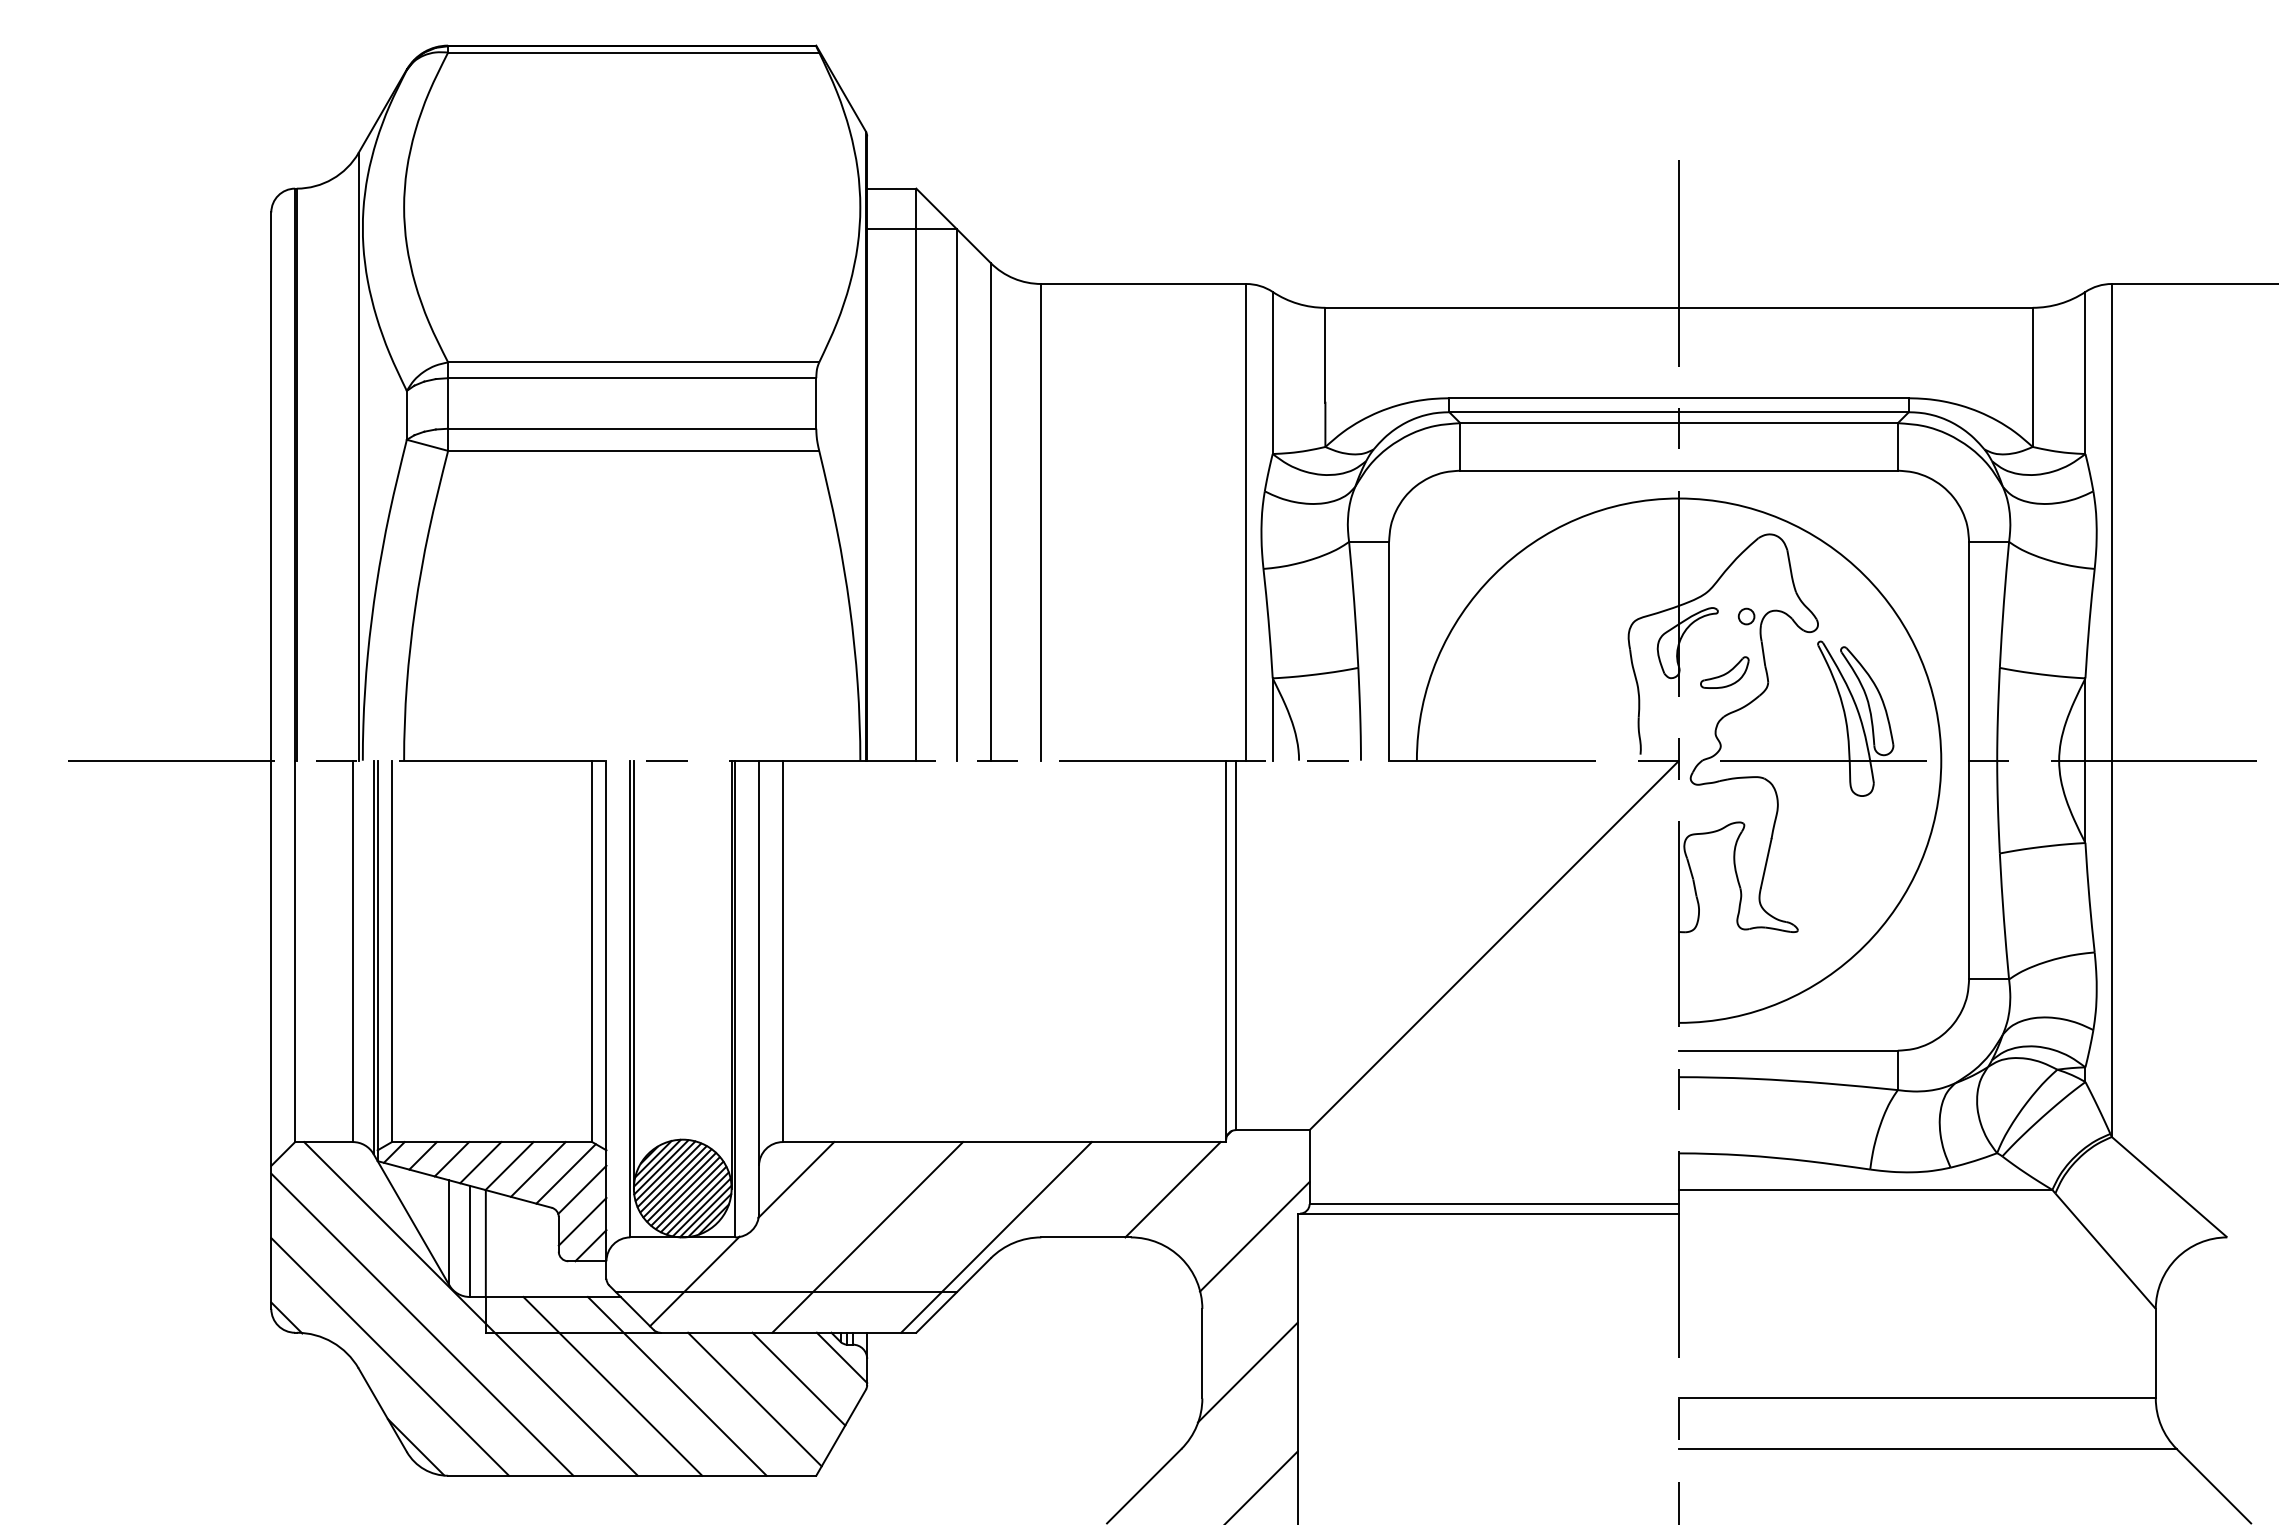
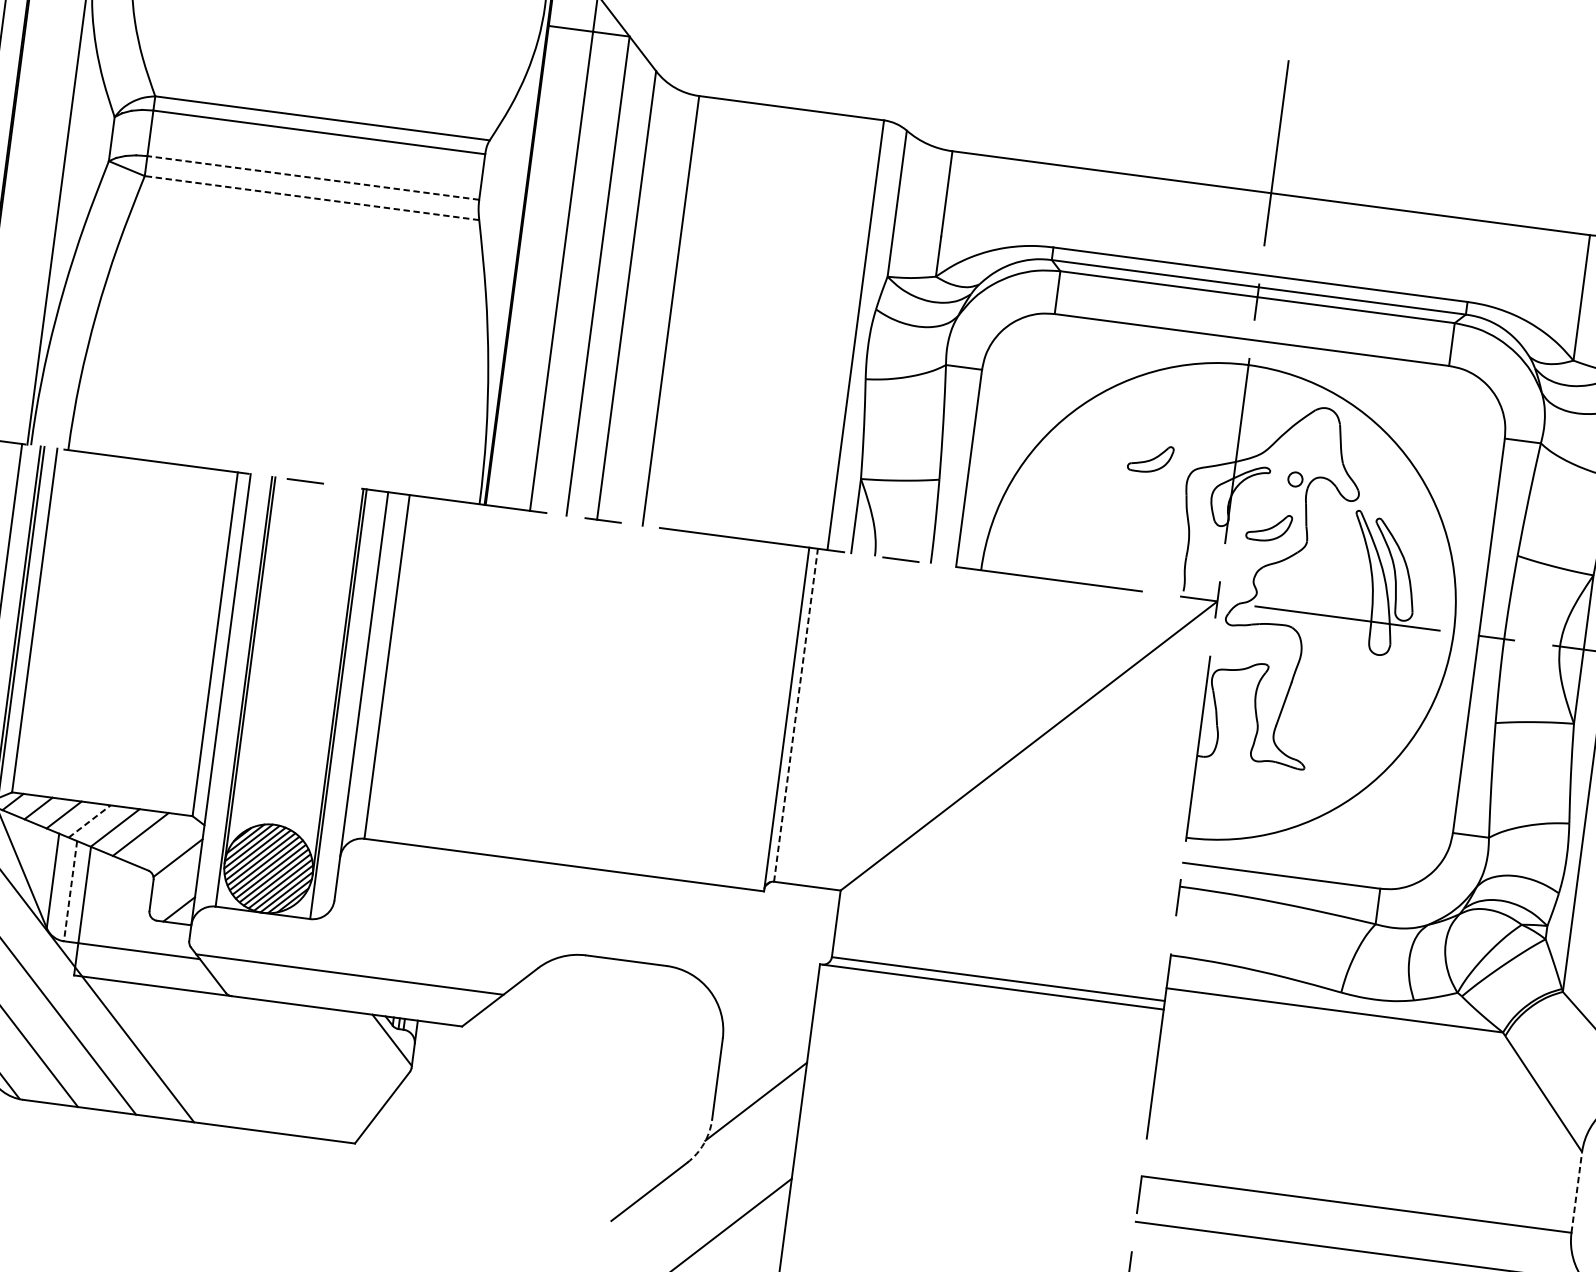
line: (631, 428) -> (312, 177), solid -> dashed
line: (633, 450) -> (311, 197), solid -> dashed
part: (1585, 614) -> (1150, 458), added
line: (1235, 945) -> (795, 715), solid -> dashed
line: (481, 1162) -> (90, 821), solid -> dashed
line: (565, 1173) -> (164, 841), removed
line: (796, 1179) -> (372, 874), removed
line: (1172, 1189) -> (710, 927), removed
line: (582, 1221) -> (174, 886), removed
line: (1254, 1236) -> (778, 979), removed
line: (867, 1237) -> (429, 934), removed
line: (996, 1237) -> (545, 950), removed
line: (469, 1241) -> (70, 891), solid -> dashed
line: (694, 1281) -> (268, 953), removed
line: (2155, 1353) -> (1576, 1192), solid -> dashed
line: (798, 1378) -> (350, 1053), removed
line: (612, 1386) -> (181, 1038), removed
line: (676, 1386) -> (239, 1046), removed
line: (754, 1399) -> (308, 1067), removed
arc: (1196, 1425) -> (703, 1143), solid -> dashed

